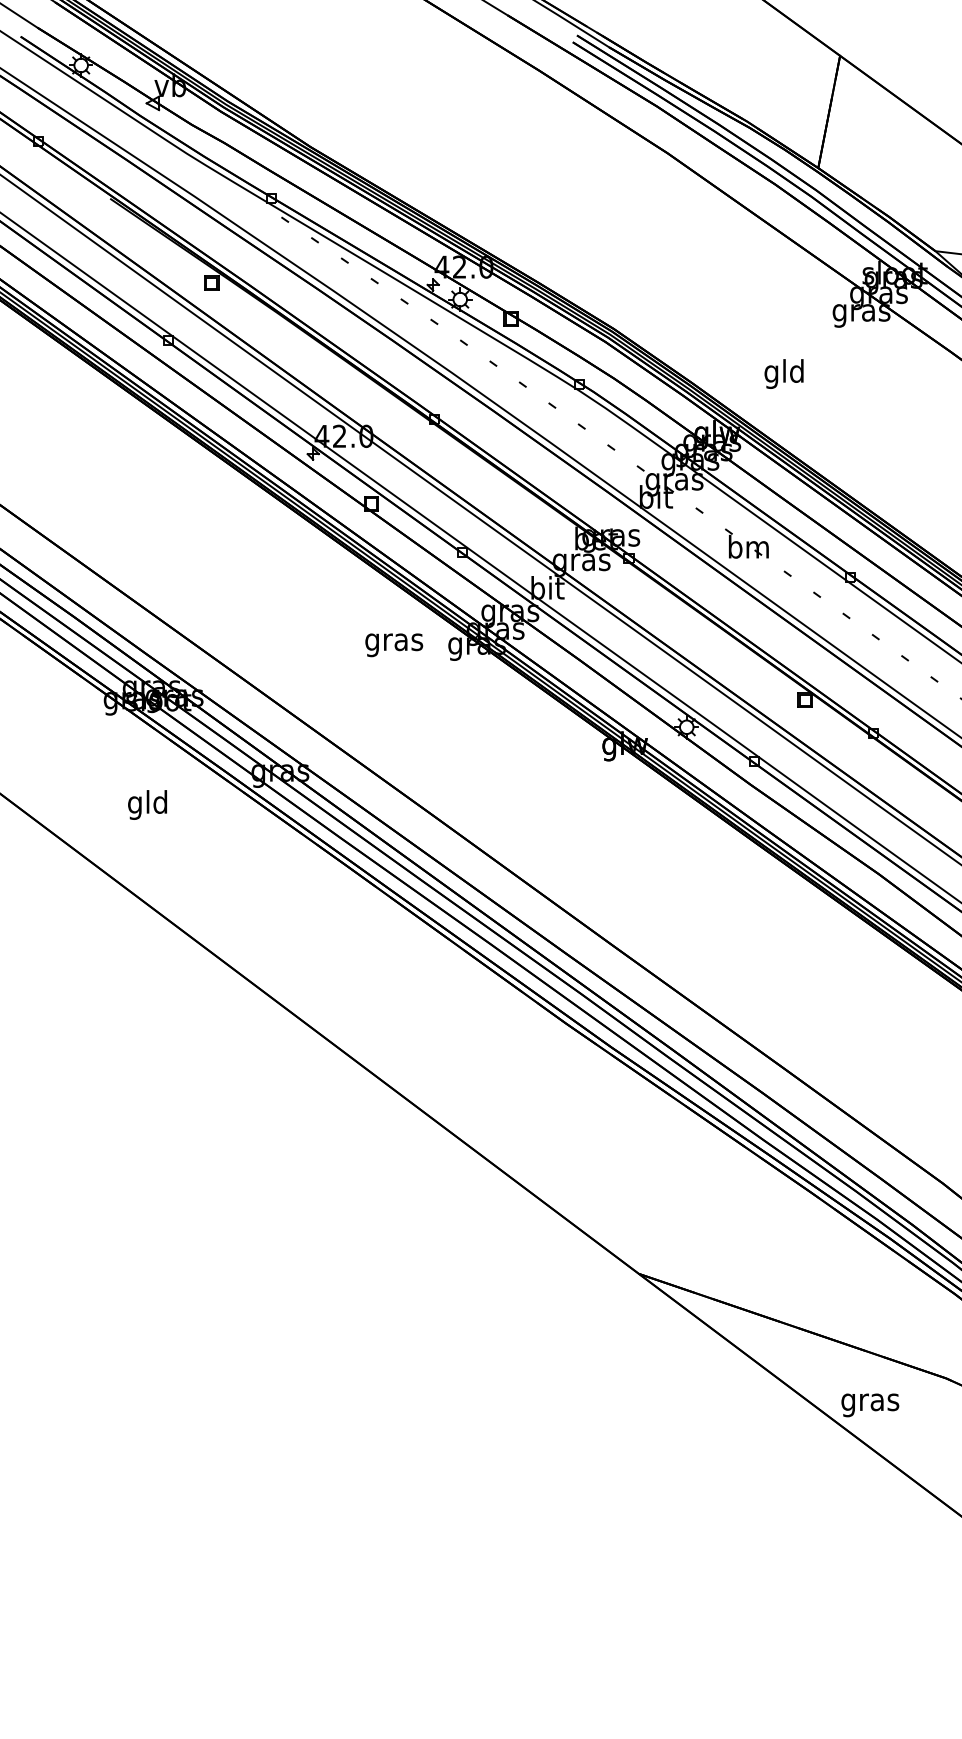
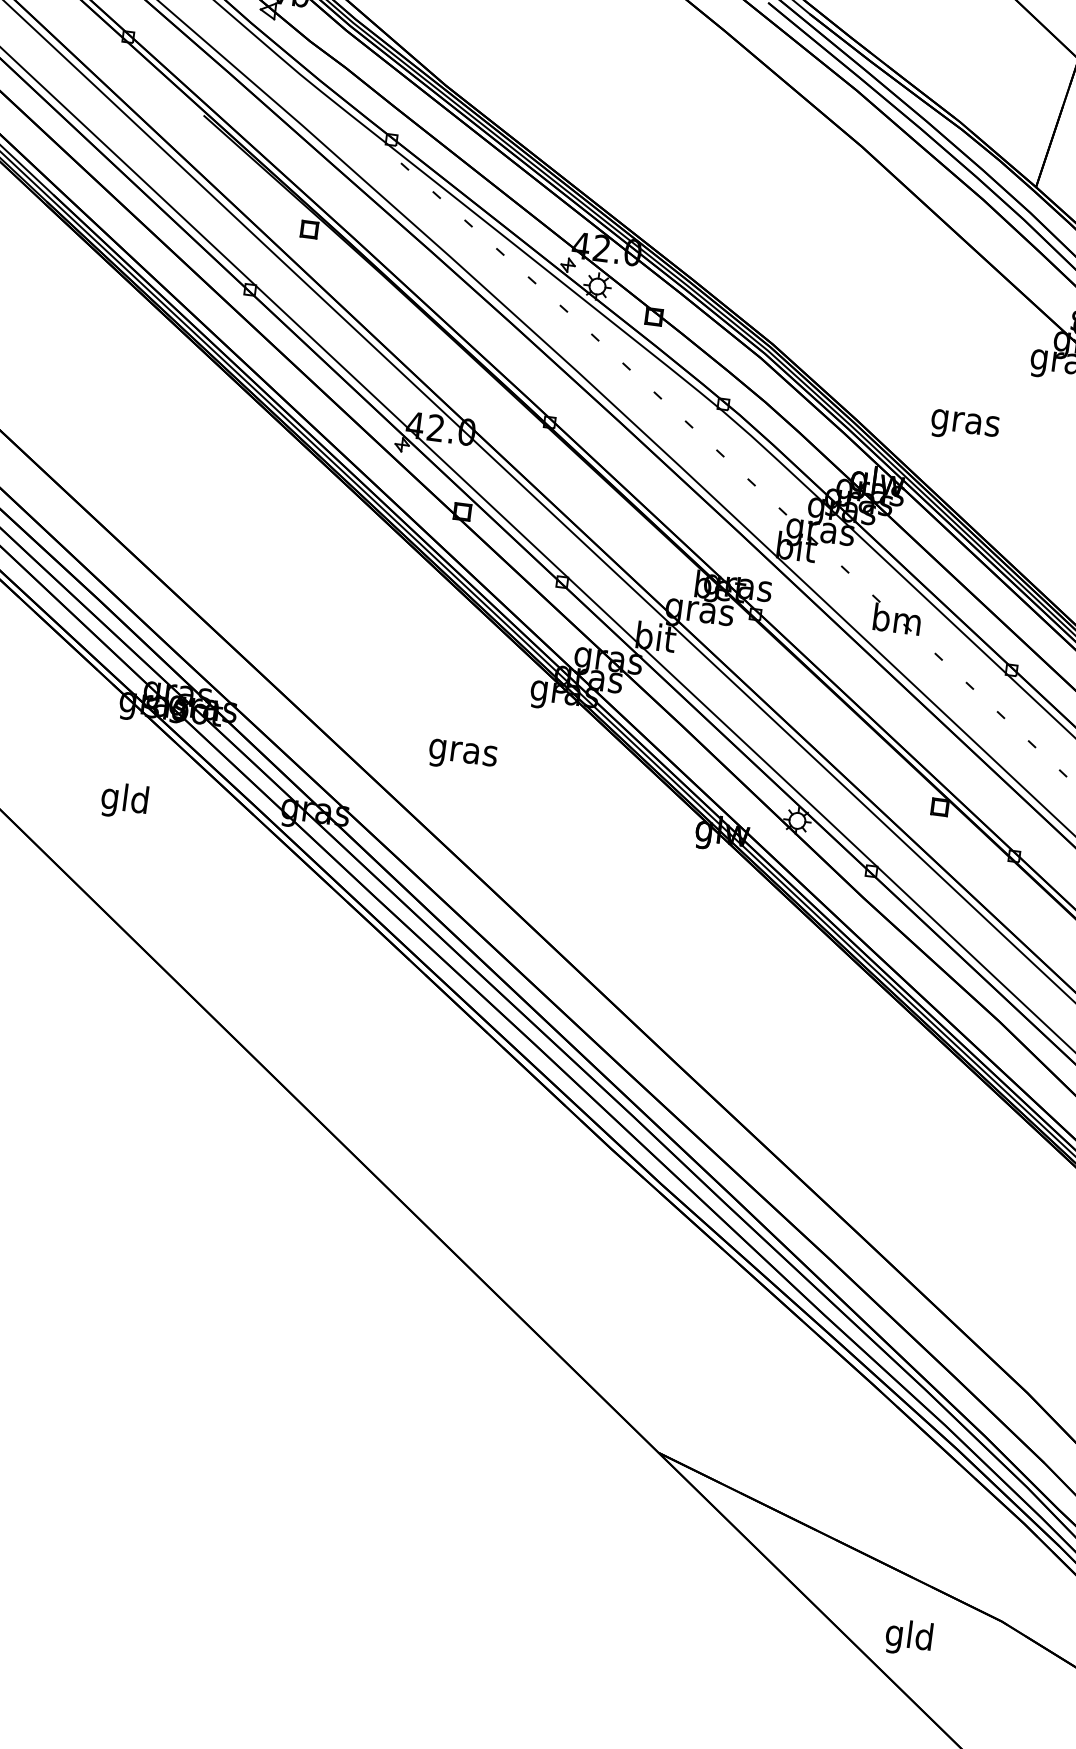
text: (784, 373) -> (965, 422), gld -> gras
text: (394, 645) -> (463, 756), moved
text: (147, 804) -> (124, 800), moved
text: (870, 1402) -> (909, 1638), gras -> gld

